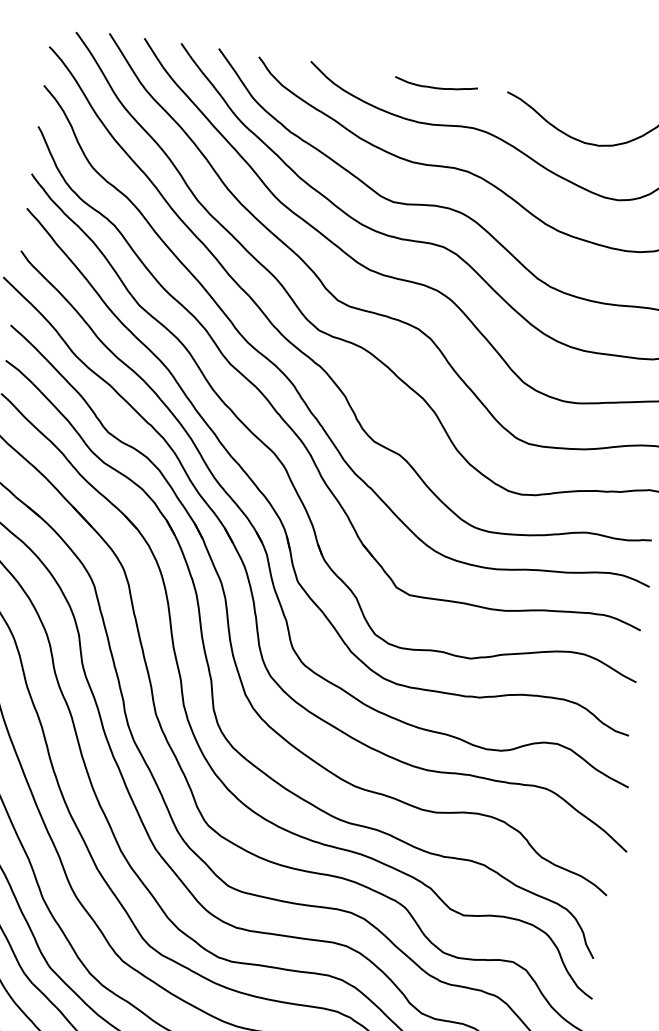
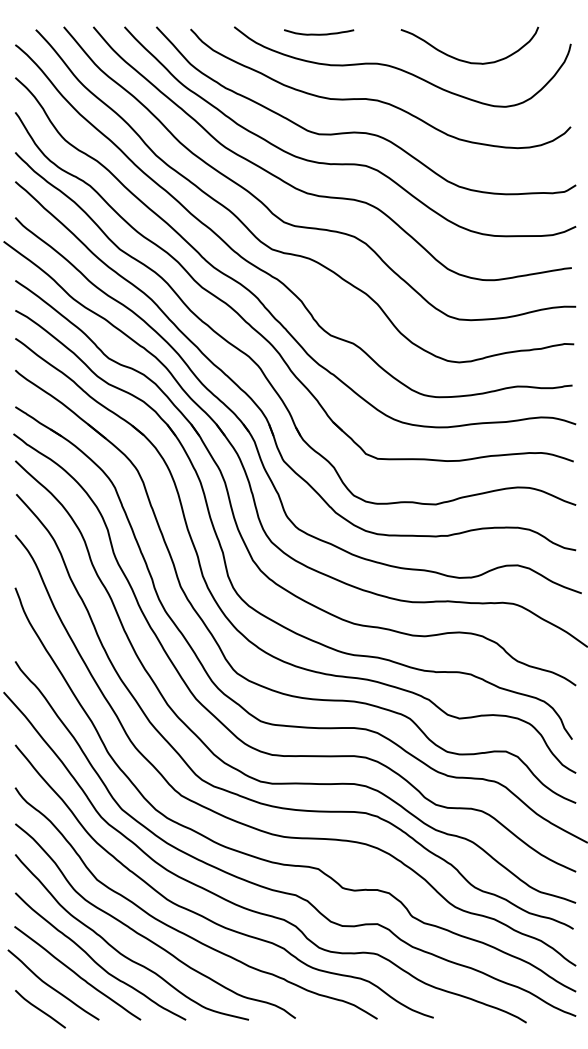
curve: (436, 86) -> (319, 33), moved

